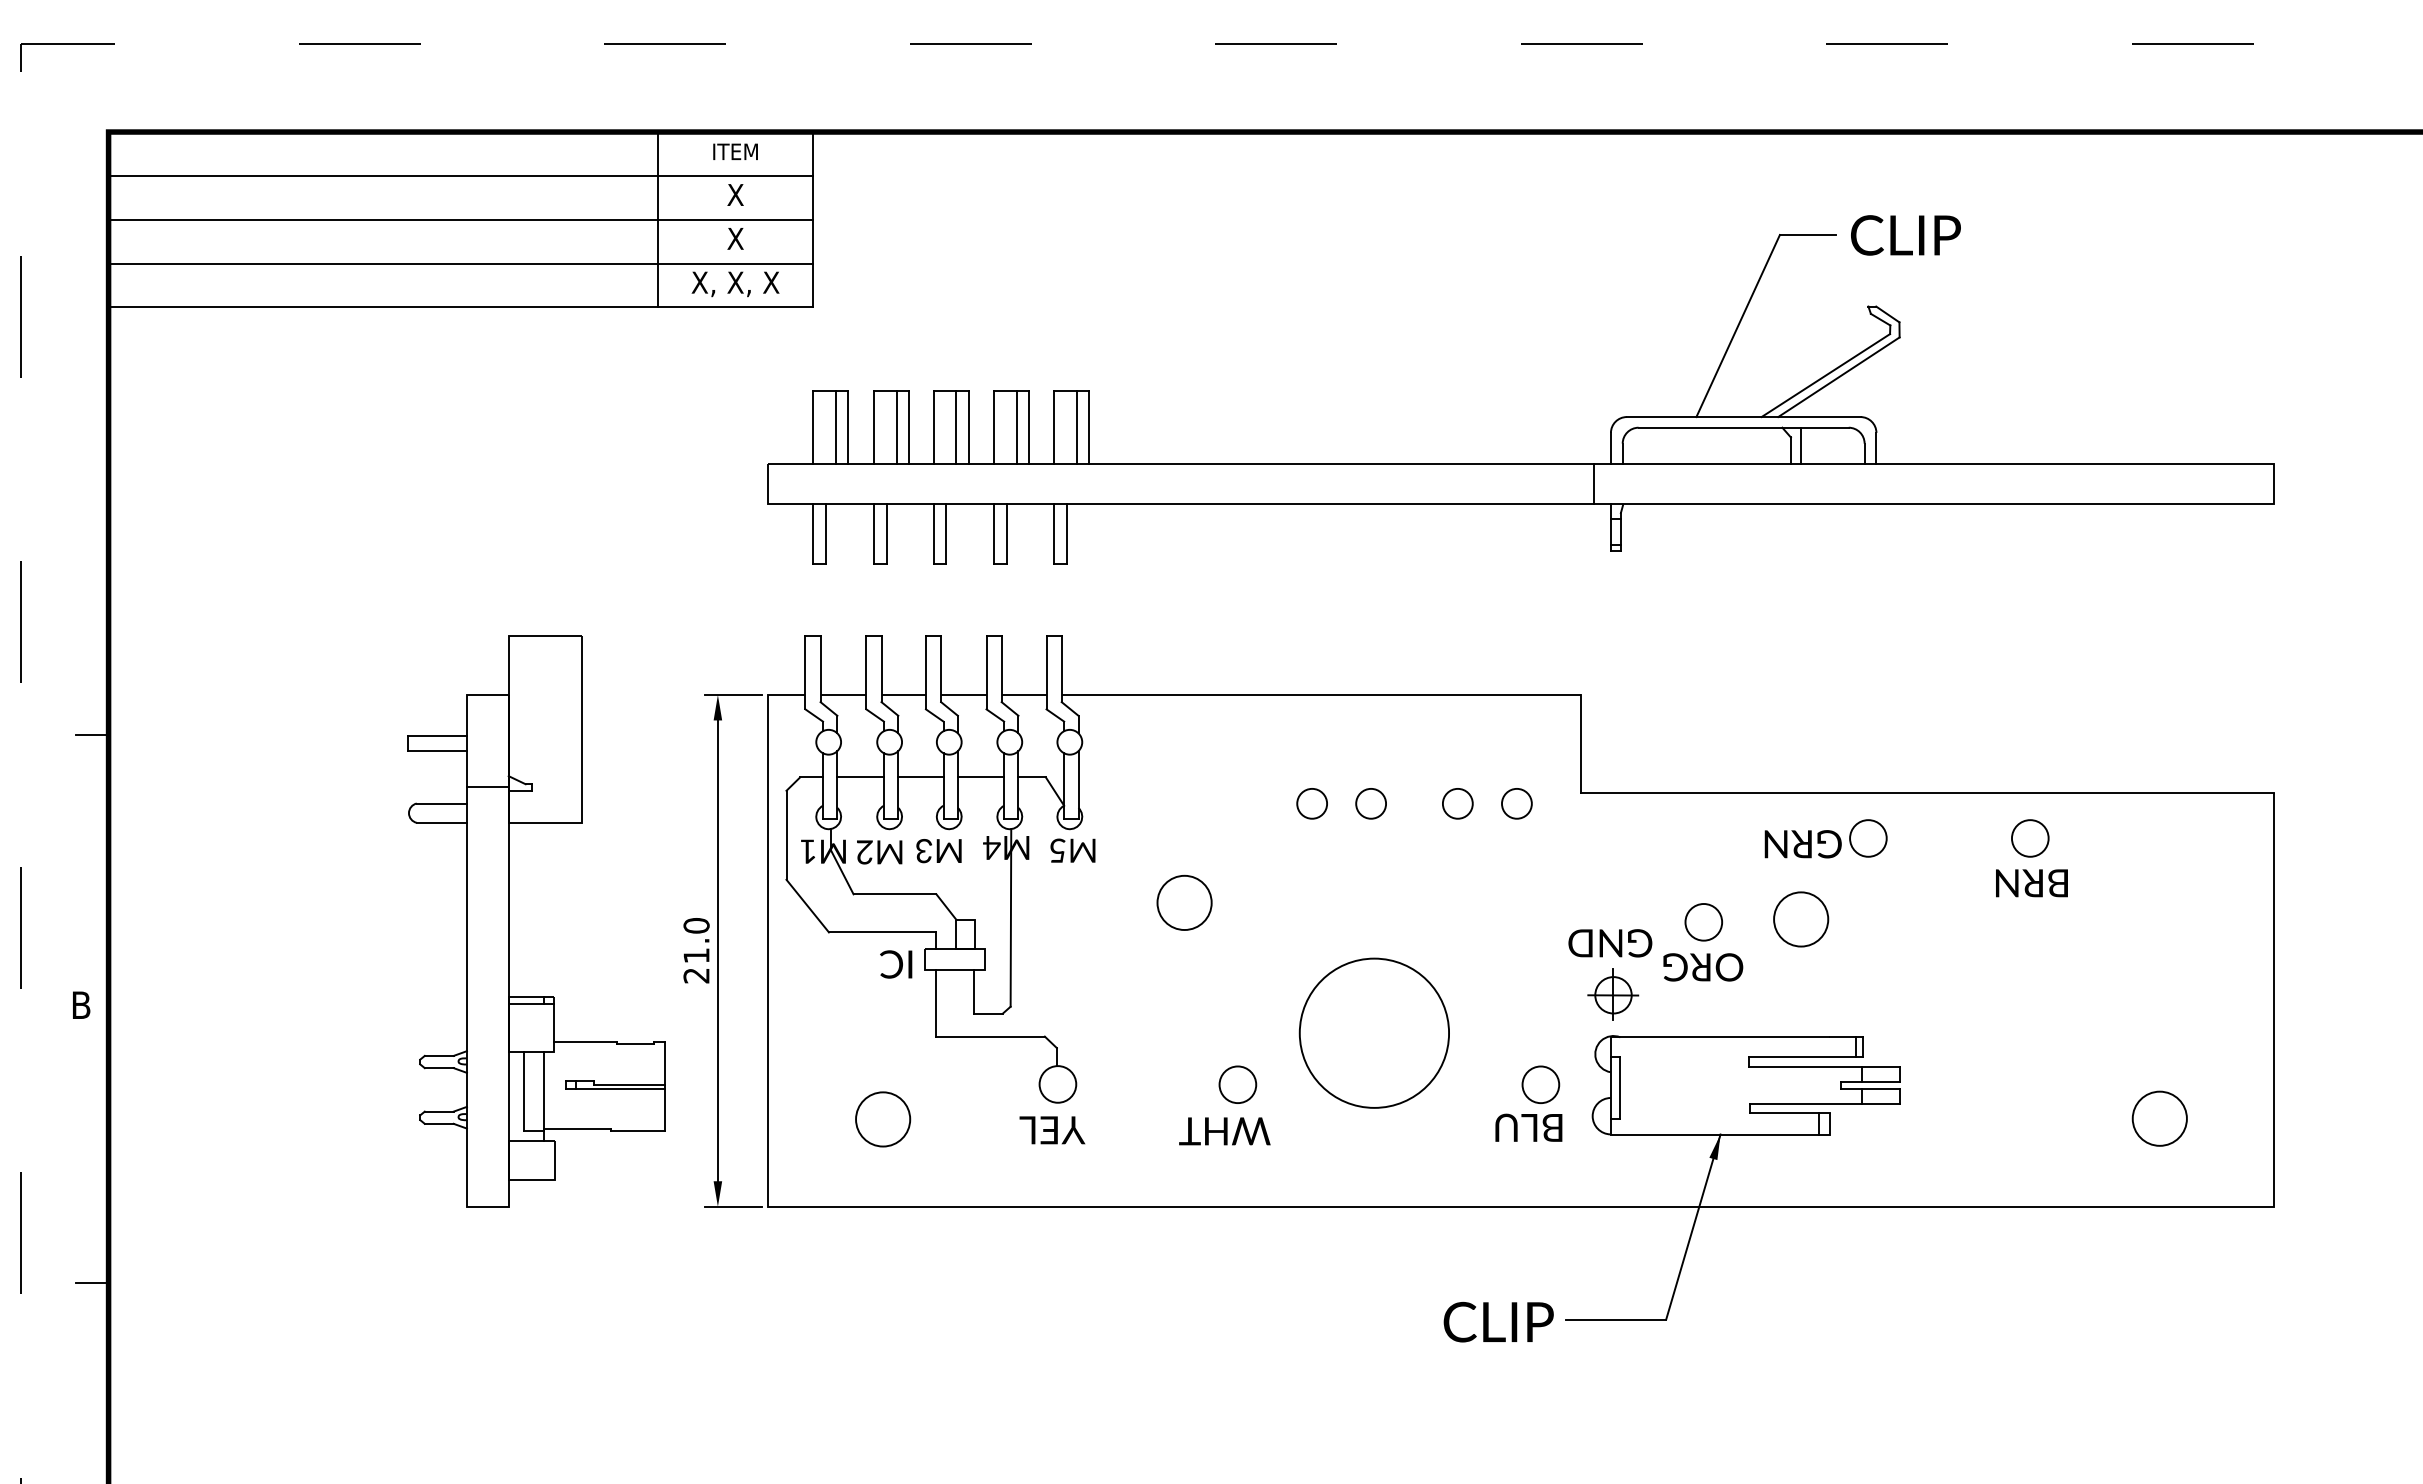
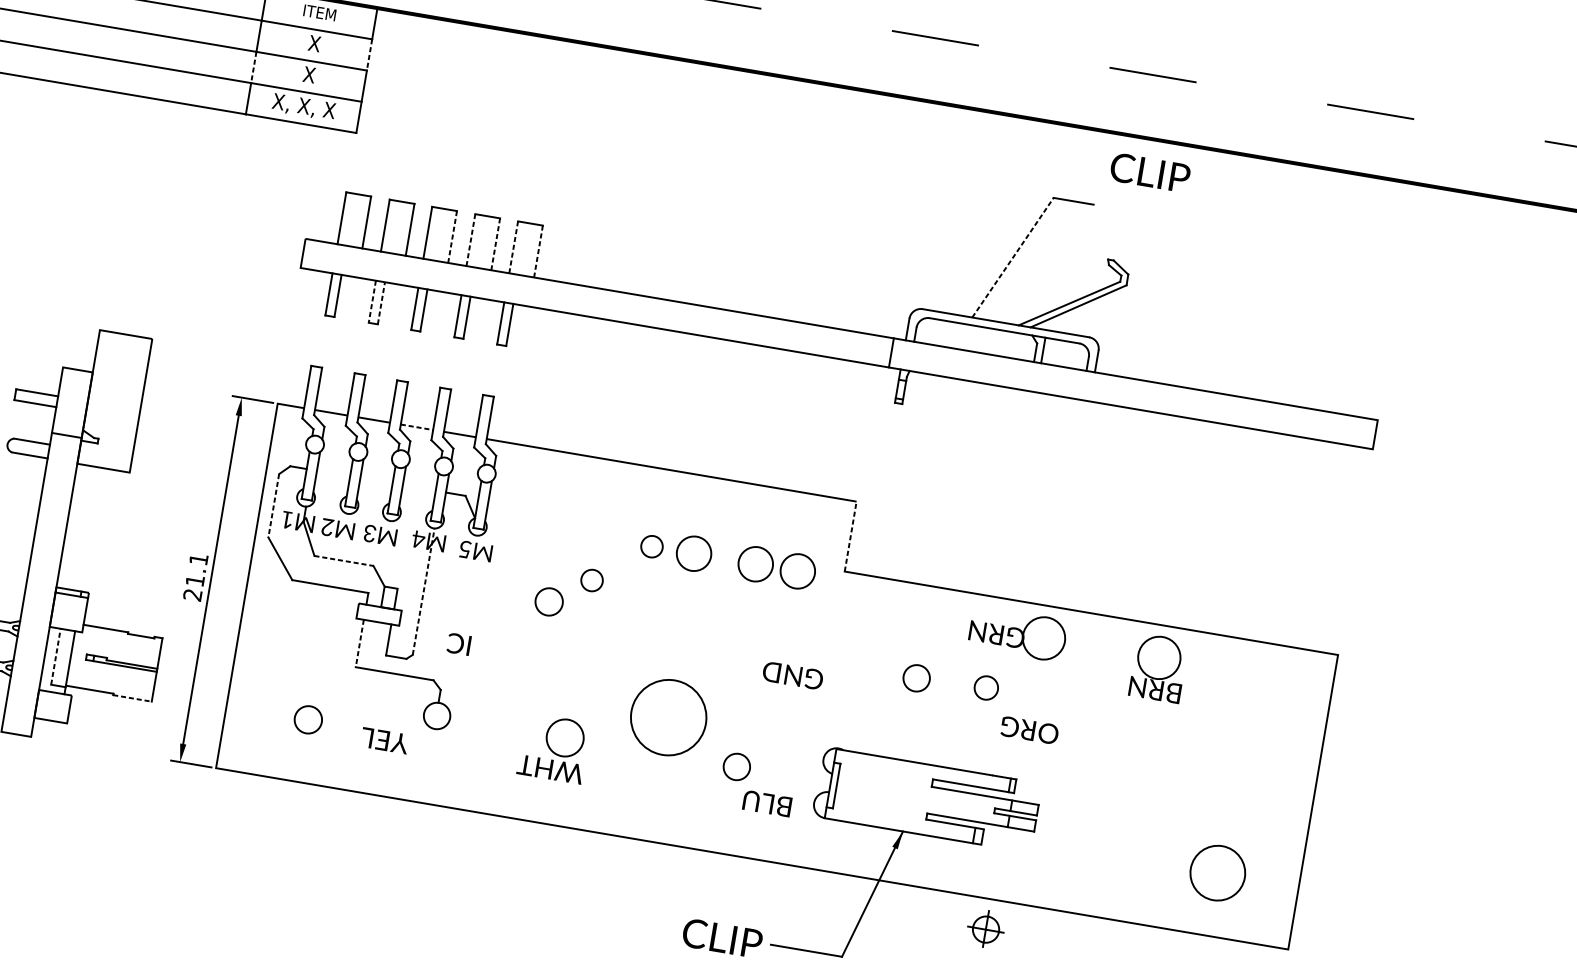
line: (813, 197) -> (369, 54), solid -> dashed
text: (1905, 235) -> (1149, 172), moved
line: (658, 241) -> (254, 67), solid -> dashed
line: (1738, 325) -> (1013, 257), solid -> dashed
line: (835, 426) -> (357, 220), removed
line: (896, 426) -> (401, 227), removed
line: (956, 426) -> (444, 235), removed
line: (994, 426) -> (471, 239), solid -> dashed
line: (1016, 426) -> (486, 242), removed
line: (1054, 426) -> (513, 246), solid -> dashed
line: (1076, 426) -> (529, 249), removed
line: (968, 427) -> (452, 237), solid -> dashed
line: (1029, 427) -> (495, 244), solid -> dashed
line: (1089, 427) -> (538, 251), solid -> dashed
line: (873, 534) -> (371, 302), solid -> dashed
line: (886, 534) -> (381, 303), solid -> dashed
line: (963, 695) -> (416, 427), solid -> dashed
line: (1581, 743) -> (851, 536), solid -> dashed
line: (860, 777) -> (333, 473), removed
line: (920, 777) -> (376, 480), removed
line: (980, 777) -> (418, 488), removed
circle: (1370, 803) -> (693, 553), size x1.6
circle: (1457, 803) -> (755, 564), size x1.6
circle: (1516, 803) -> (797, 571), size x1.6
line: (786, 835) -> (273, 505), solid -> dashed
circle: (1868, 838) -> (1044, 638), size x1.6
circle: (2029, 838) -> (1158, 657), size x1.6
circle: (1237, 863) -> (591, 580), added
line: (895, 894) -> (344, 561), solid -> dashed
circle: (1184, 902) -> (549, 601), size x0.7
line: (1010, 917) -> (423, 591), solid -> dashed
circle: (1801, 919) -> (986, 688), size x0.6
text: (696, 925) -> (198, 559), 21.0 -> 21.1
text: (1610, 943) -> (793, 675), moved
text: (896, 964) -> (459, 644), moved
text: (1703, 967) -> (1029, 730), moved
part: (1613, 994) -> (986, 929), moved
line: (935, 1003) -> (359, 643), solid -> dashed
circle: (1374, 1032) -> (668, 717), size x0.7
circle: (1237, 1084) -> (564, 737), size x1.4
circle: (1540, 1084) -> (736, 766), moved
line: (524, 1091) -> (56, 656), solid -> dashed
circle: (2159, 1118) -> (1217, 872), size x1.4
circle: (883, 1119) -> (308, 719), size x0.7
line: (638, 1130) -> (132, 698), solid -> dashed
text: (1052, 1130) -> (384, 740), moved

